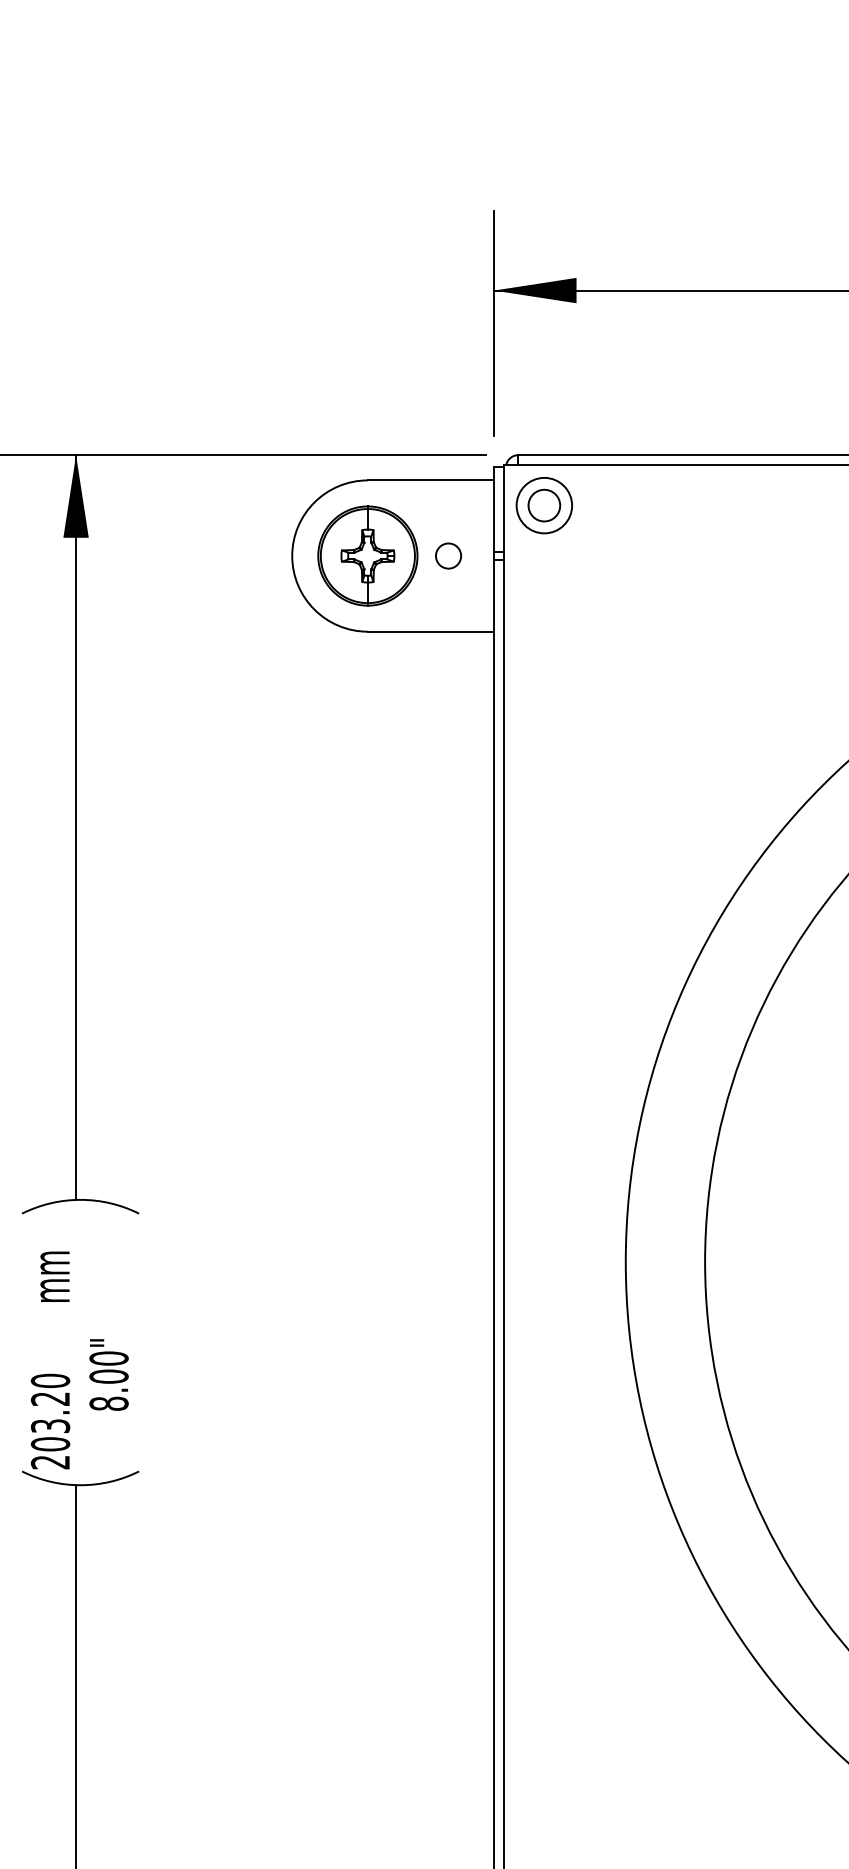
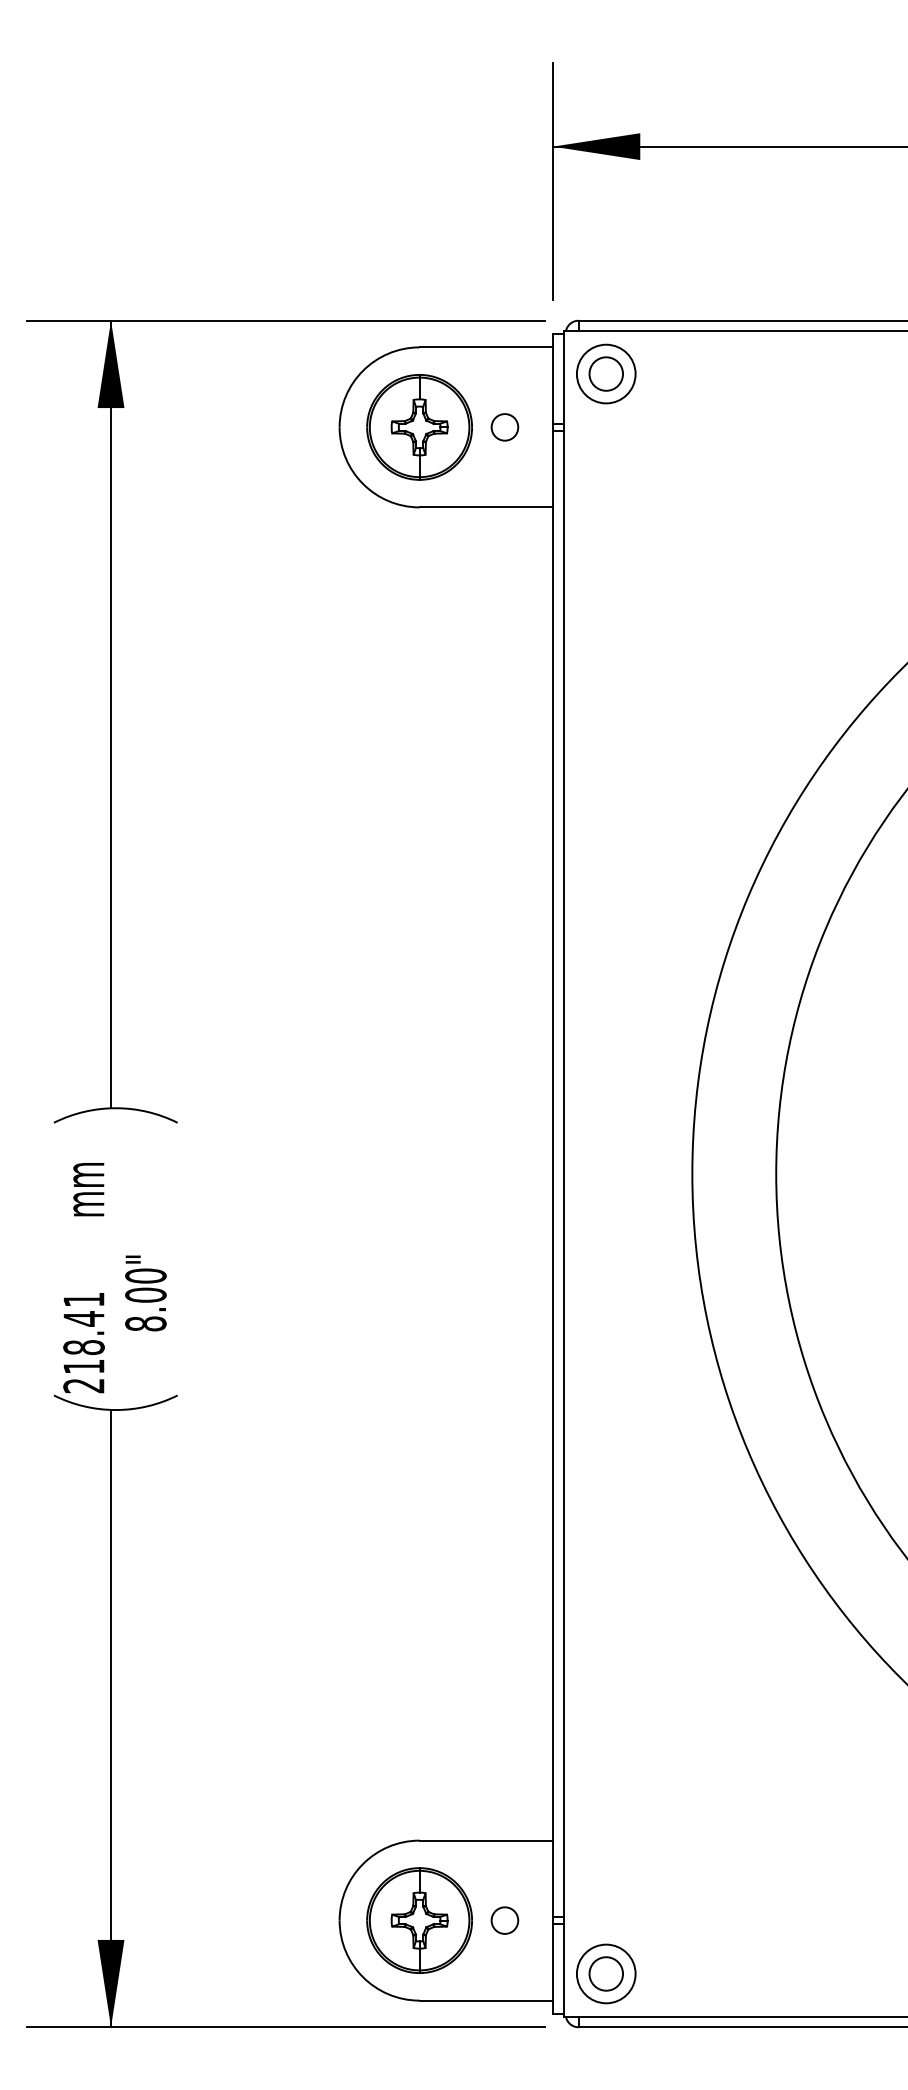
text: (50, 1412) -> (83, 1333), 203.20 -> 218.41

